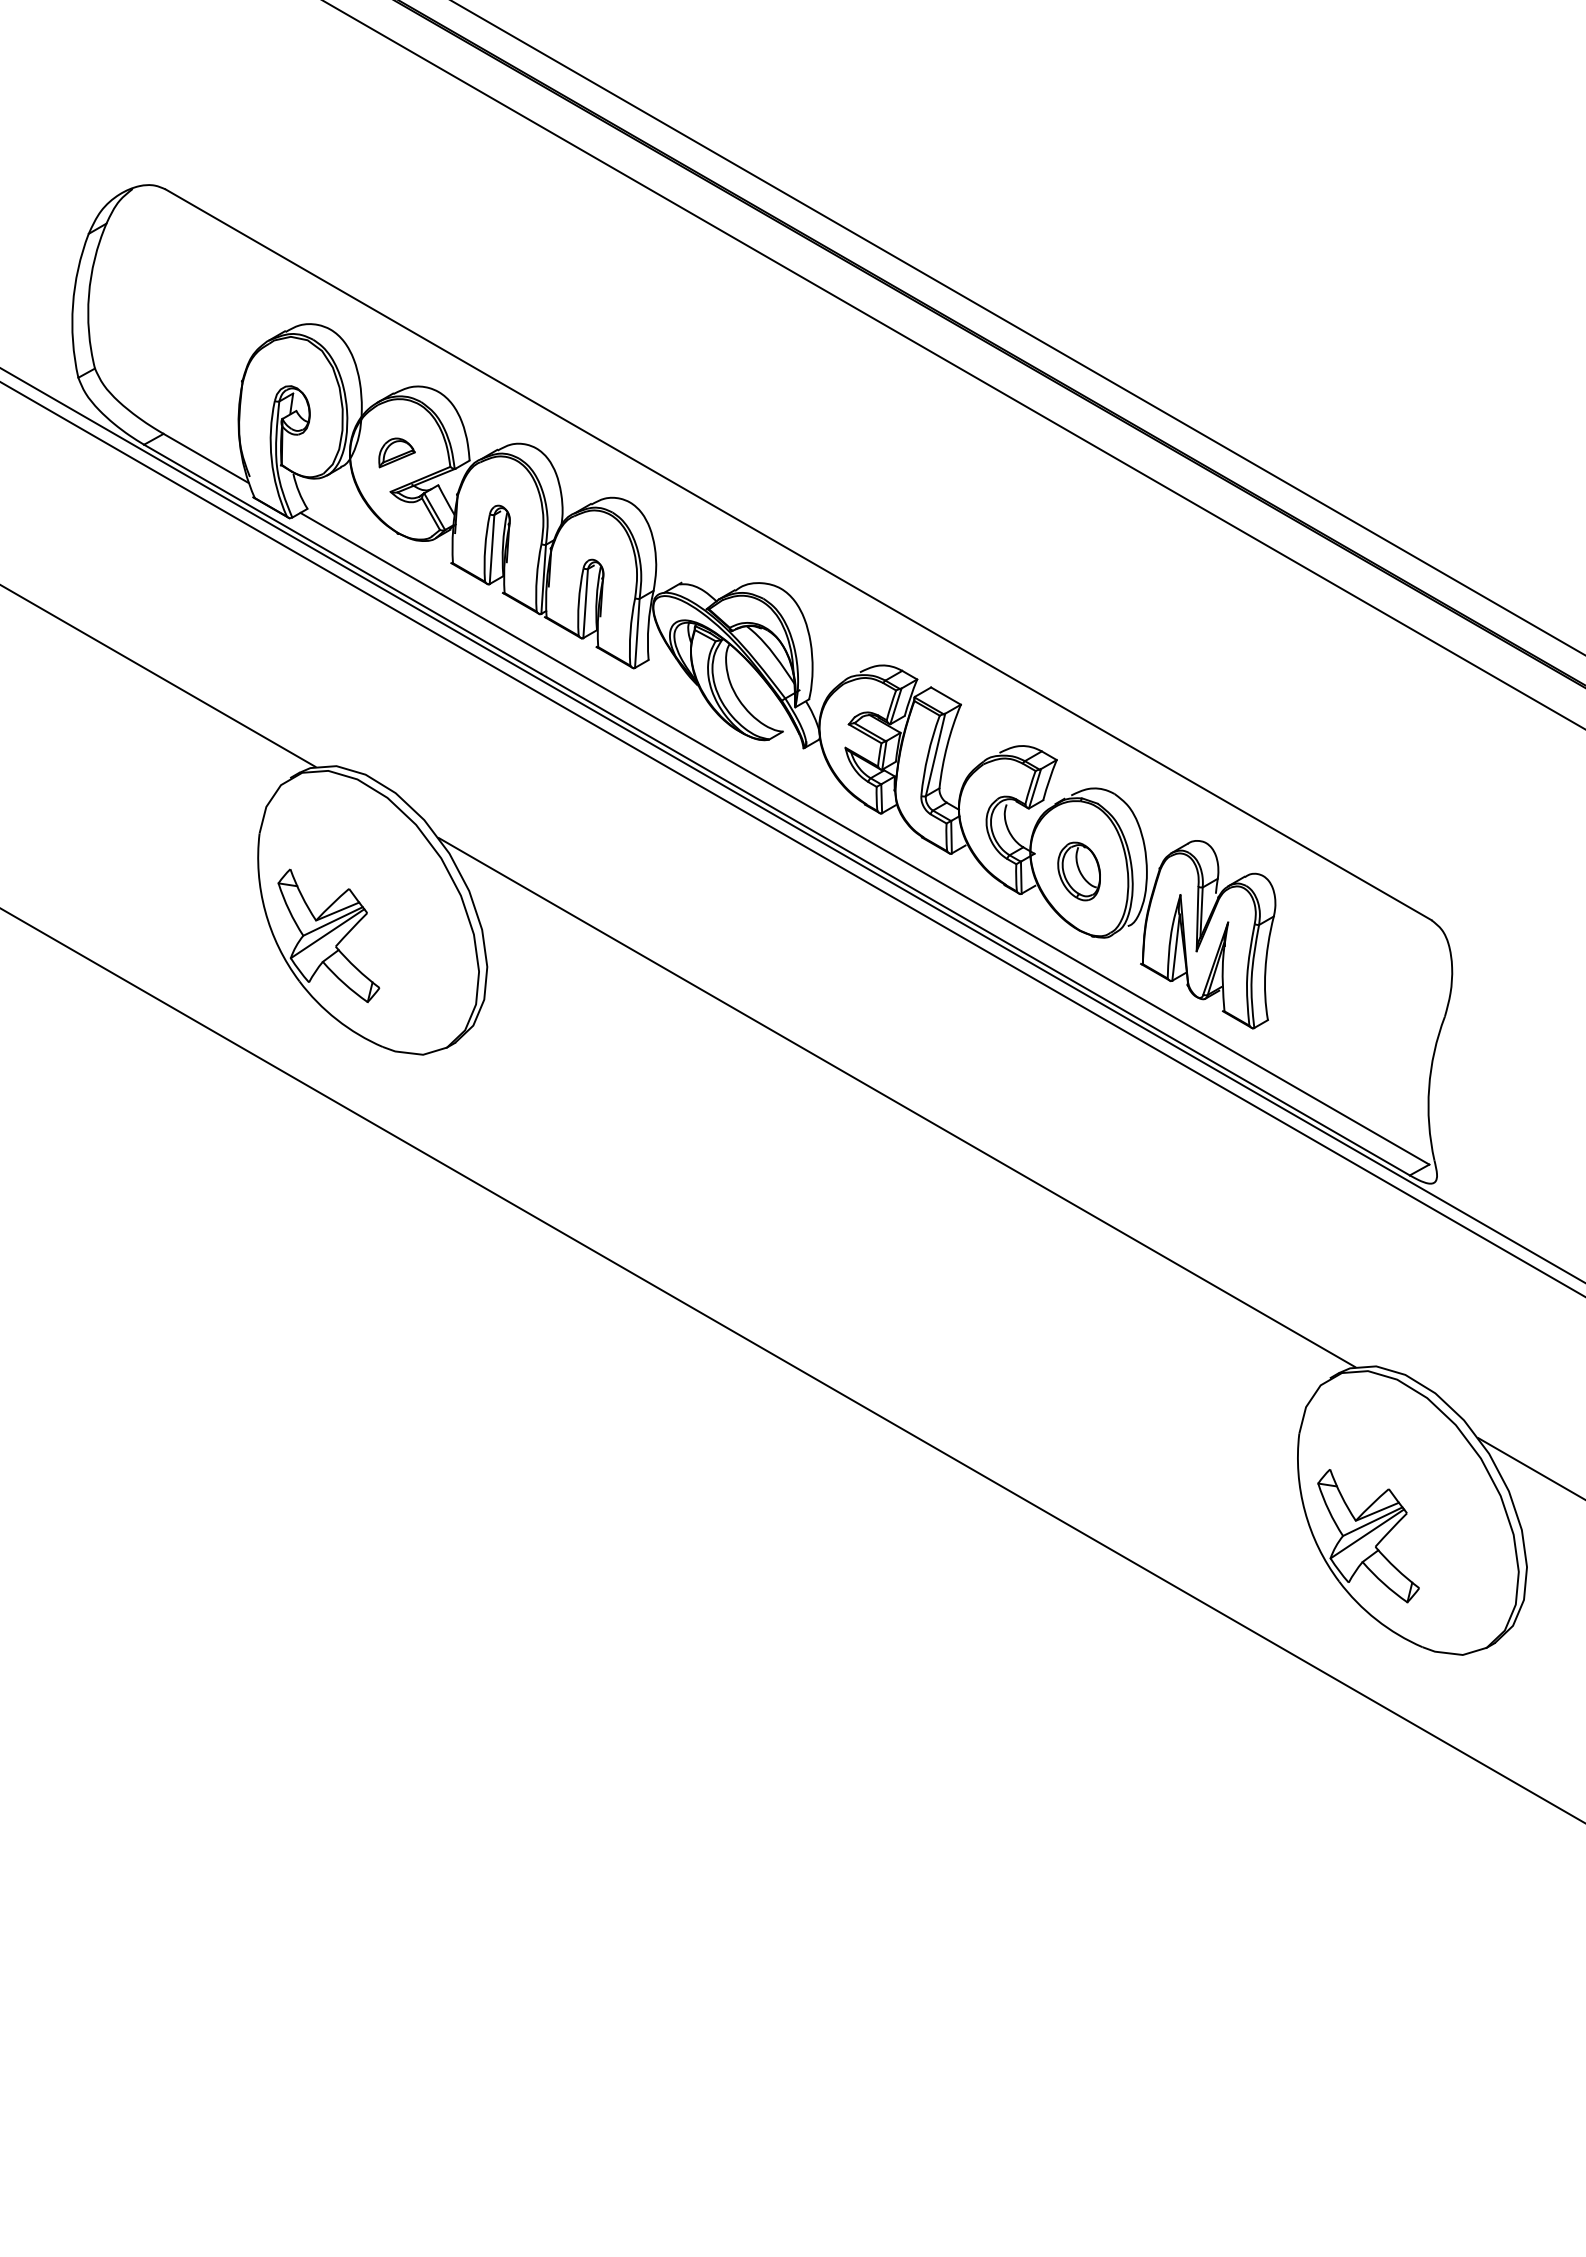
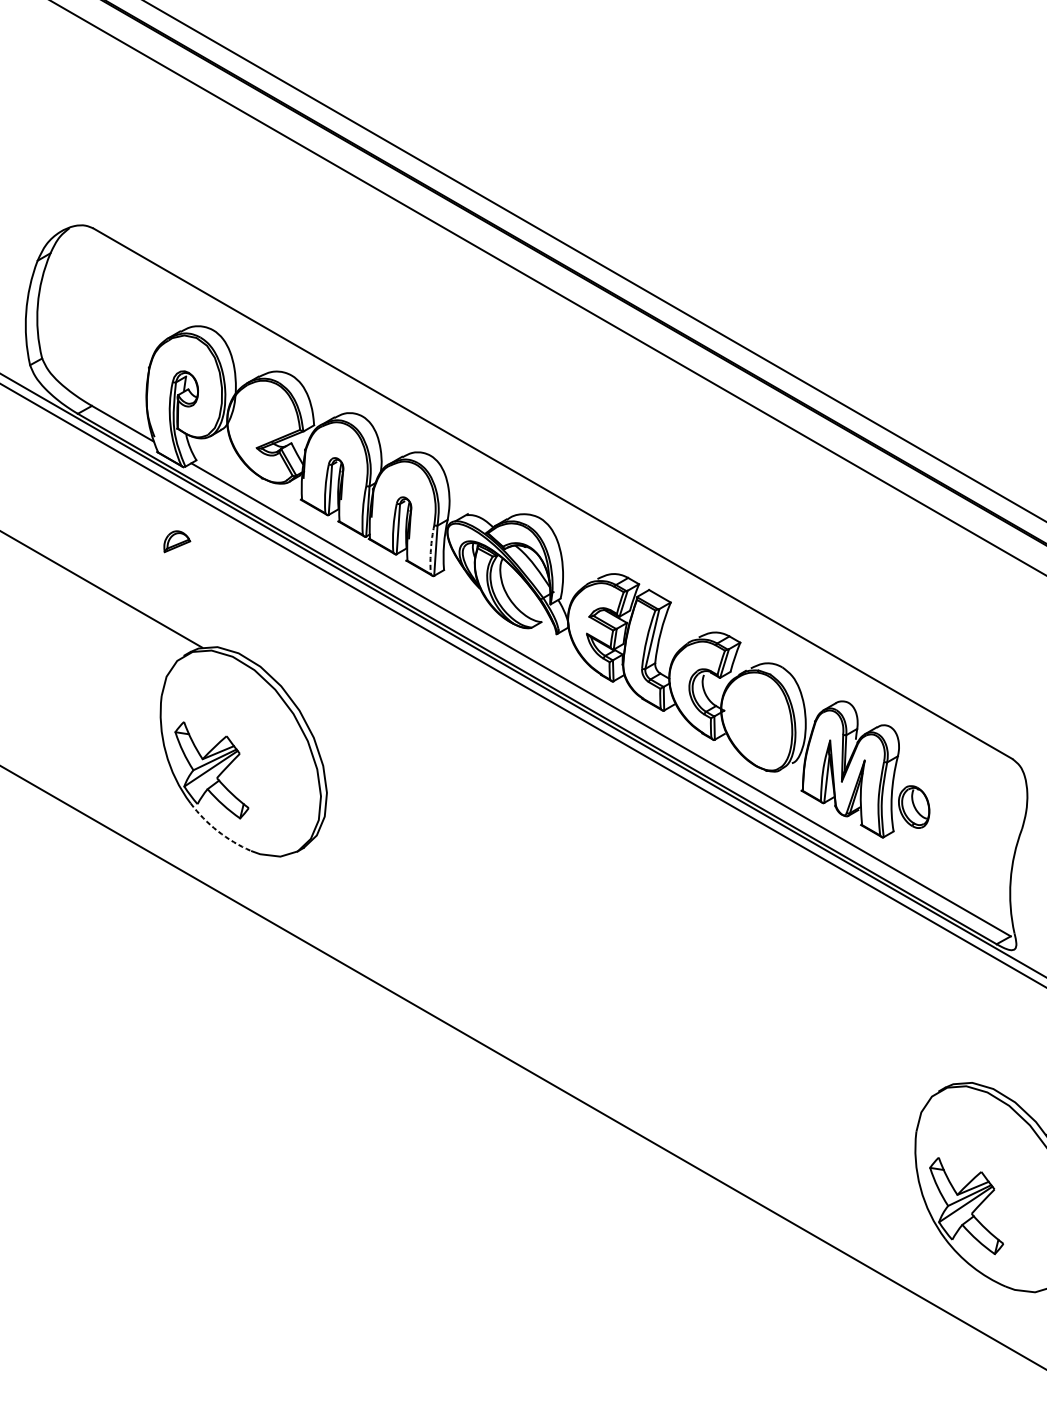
part: (396, 452) -> (176, 541), moved
arc: (630, 631) -> (430, 549), solid -> dashed
part: (1078, 871) -> (913, 807), moved
arc: (336, 1019) -> (217, 831), solid -> dashed
line: (896, 1102) -> (624, 891), removed

